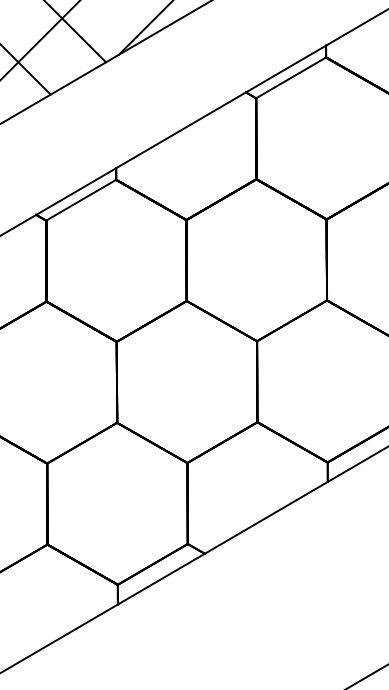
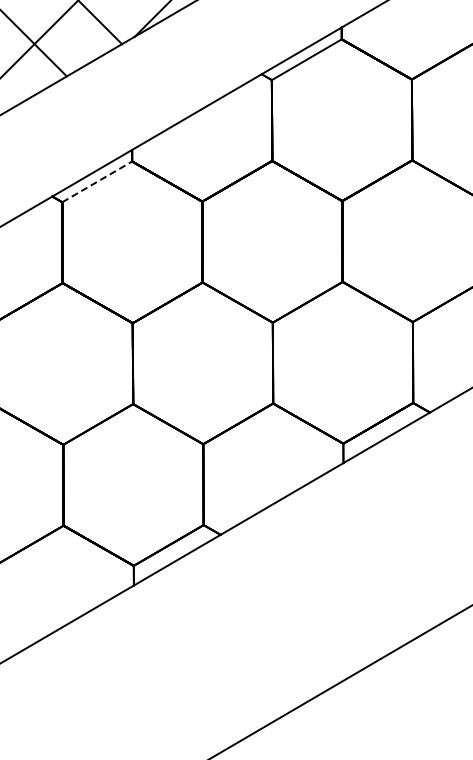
line: (81, 199) -> (97, 181), solid -> dashed

